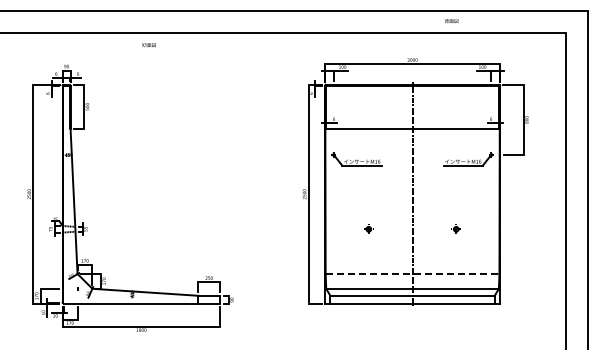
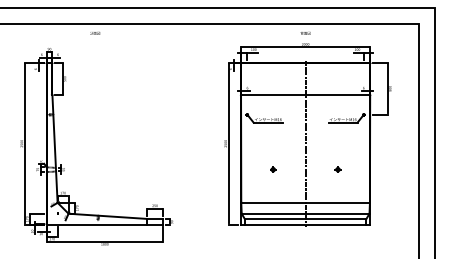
text: (451, 21) -> (305, 33), moved
text: (148, 45) -> (94, 33), moved
line: (412, 273) -> (305, 202), dashed -> solid

